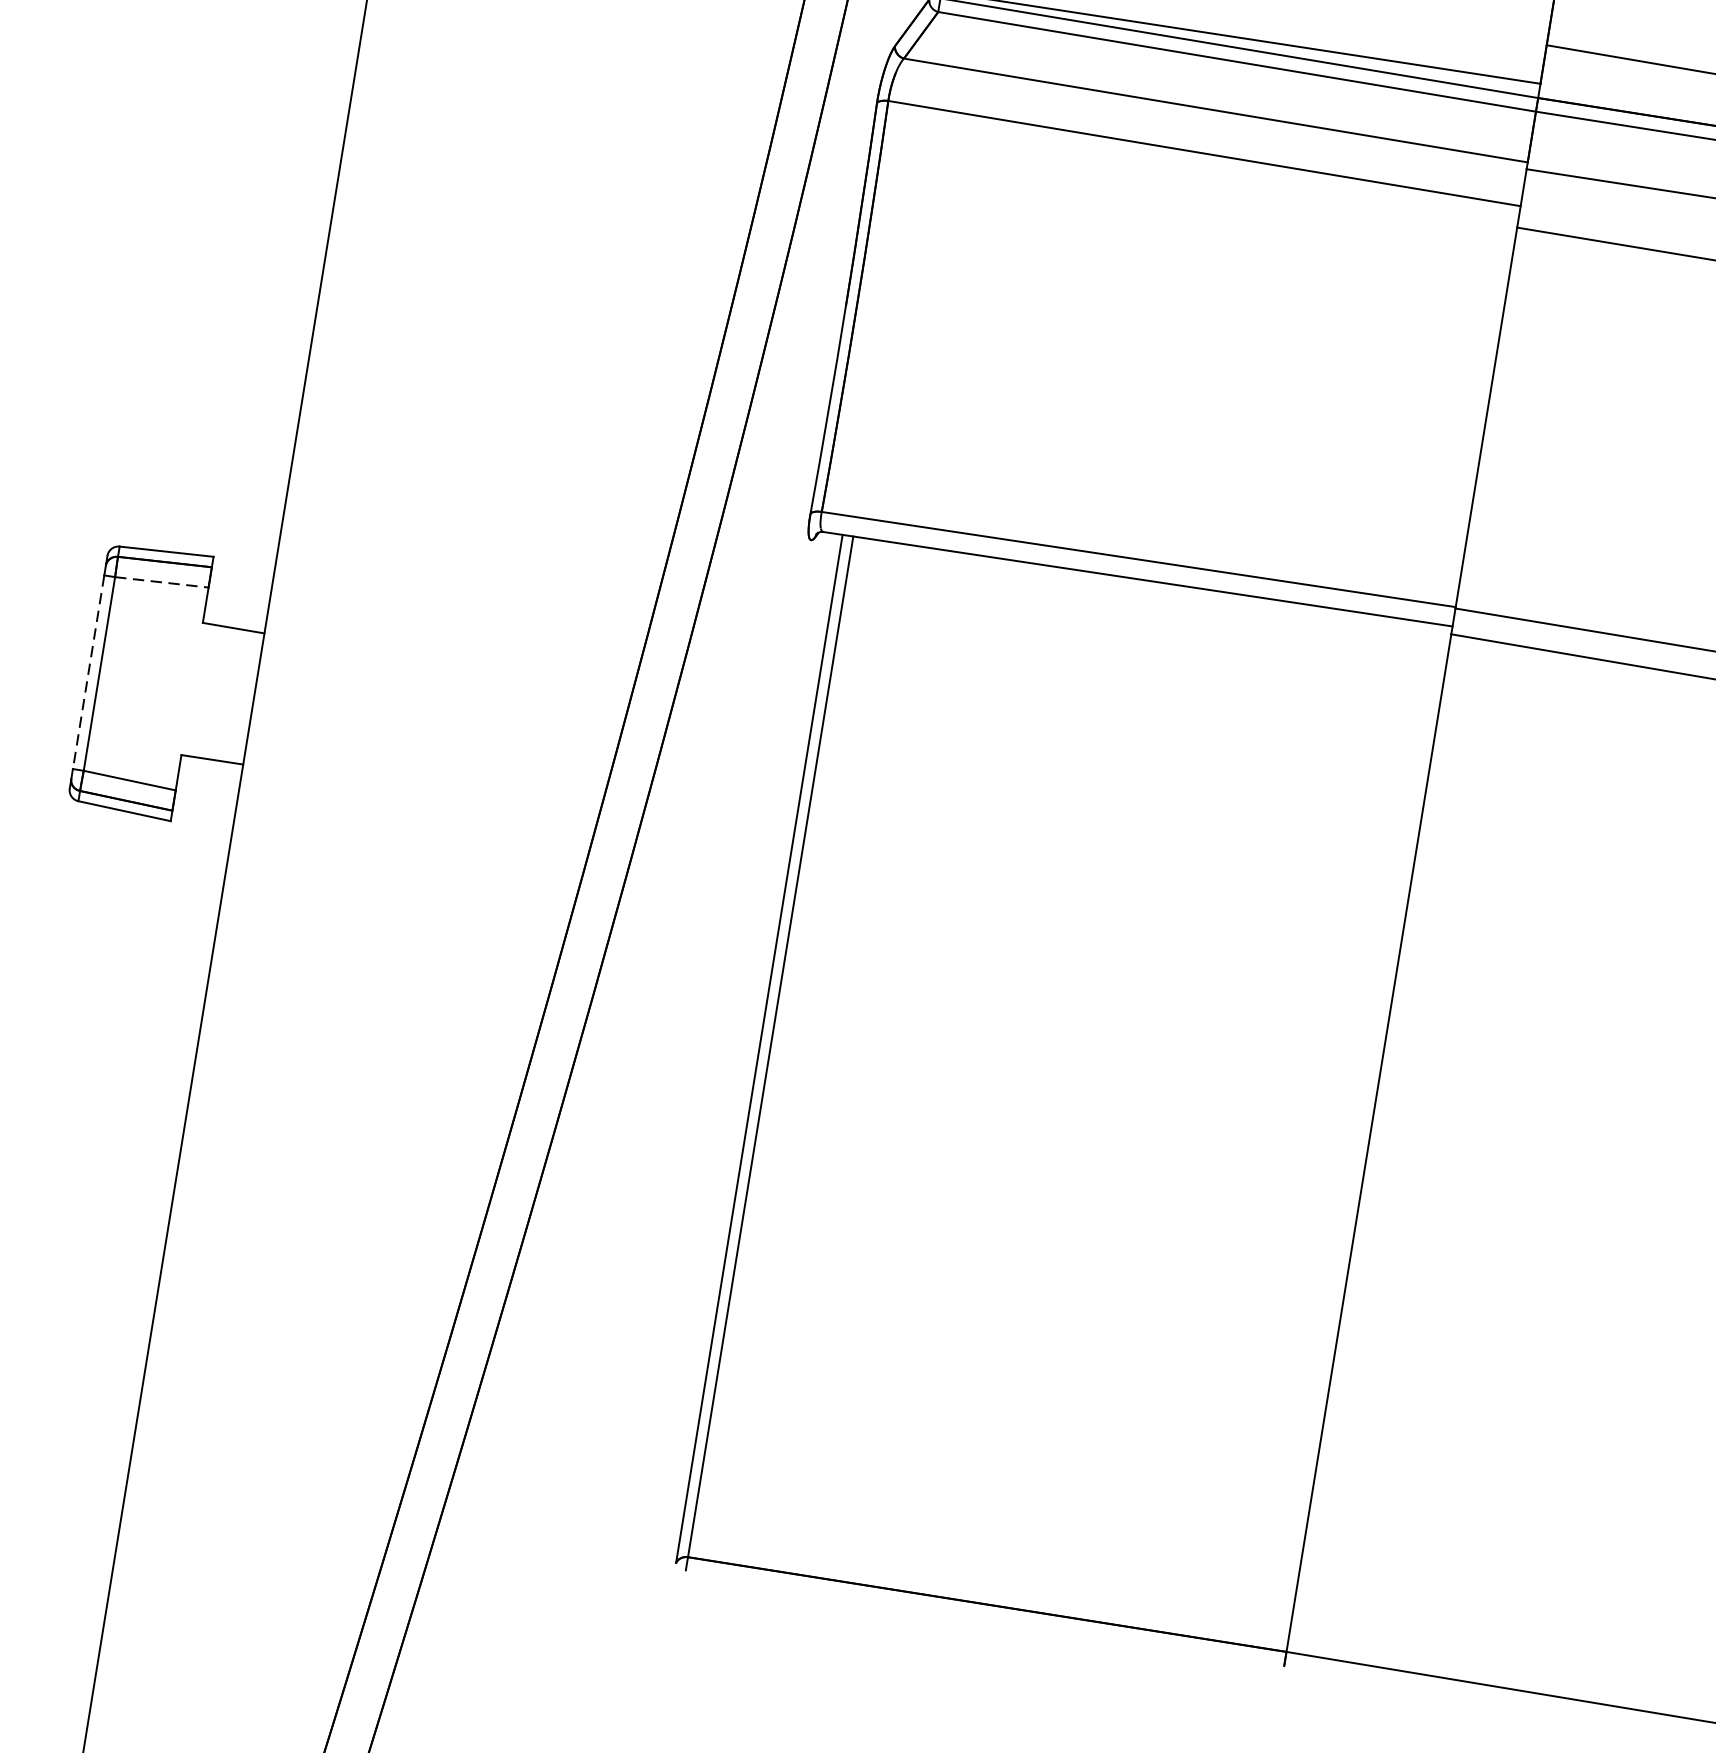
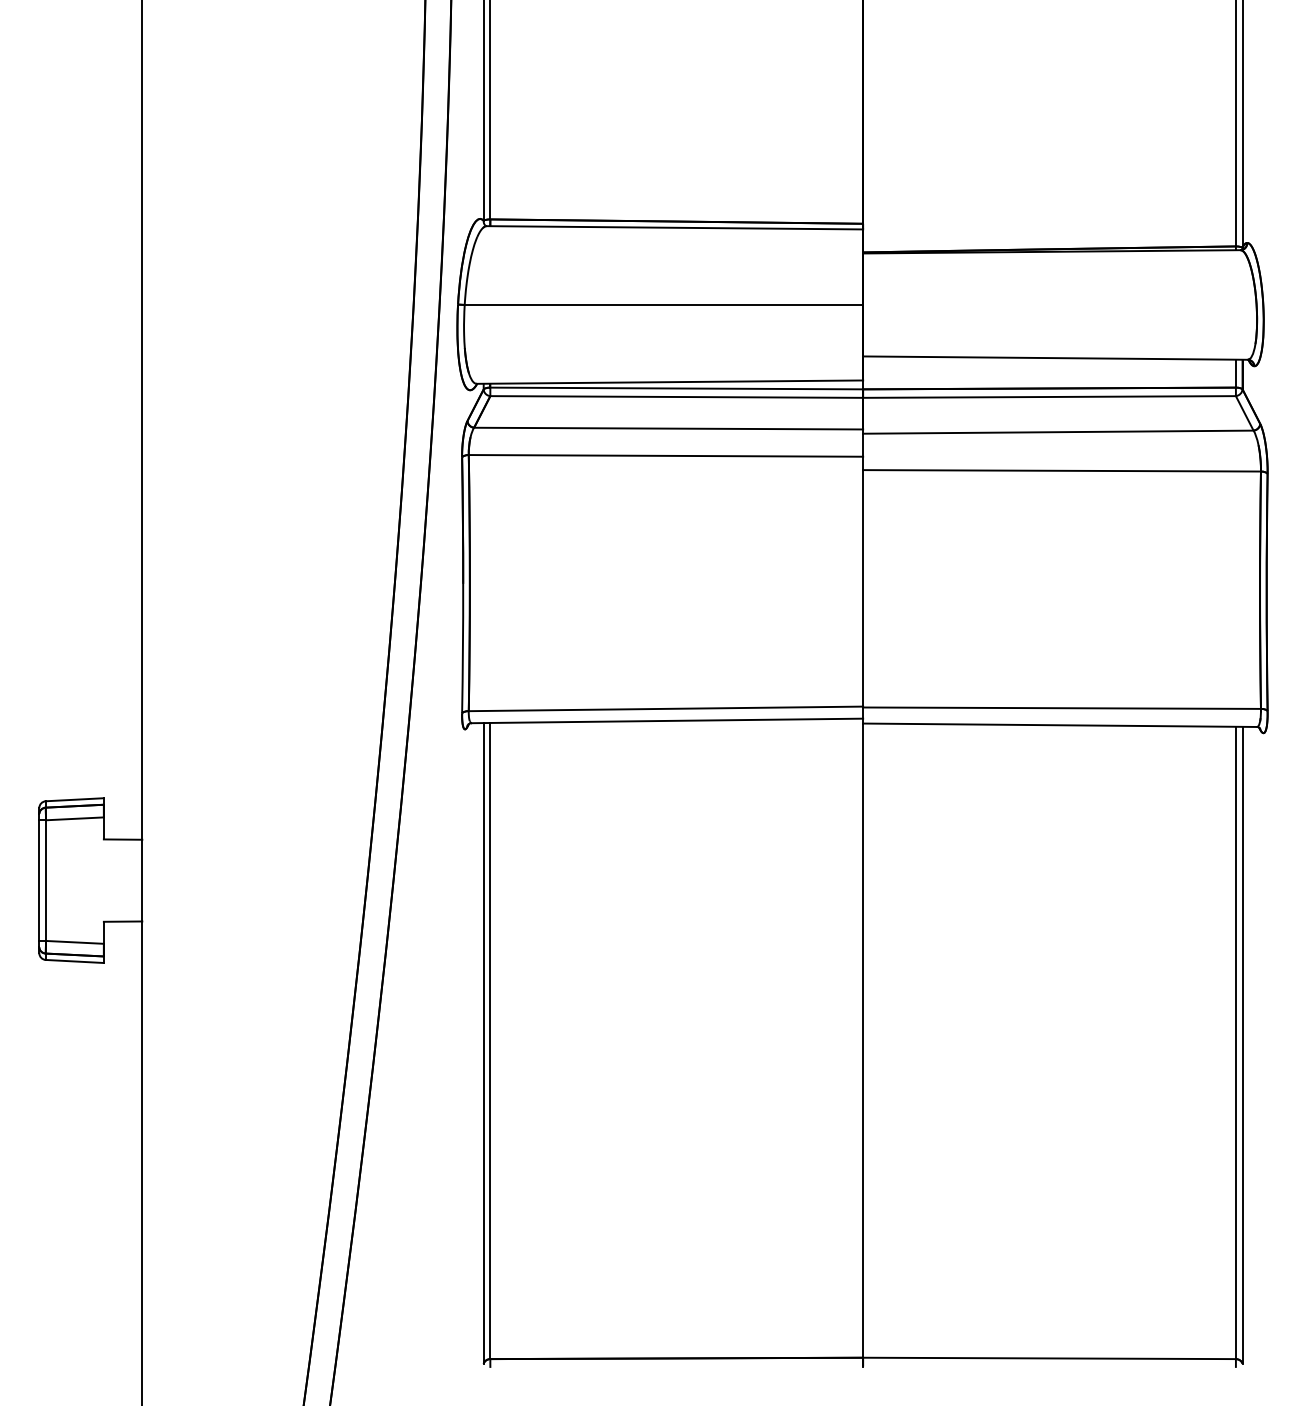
line: (161, 581) -> (74, 818), dashed -> solid
line: (88, 673) -> (39, 881), dashed -> solid

